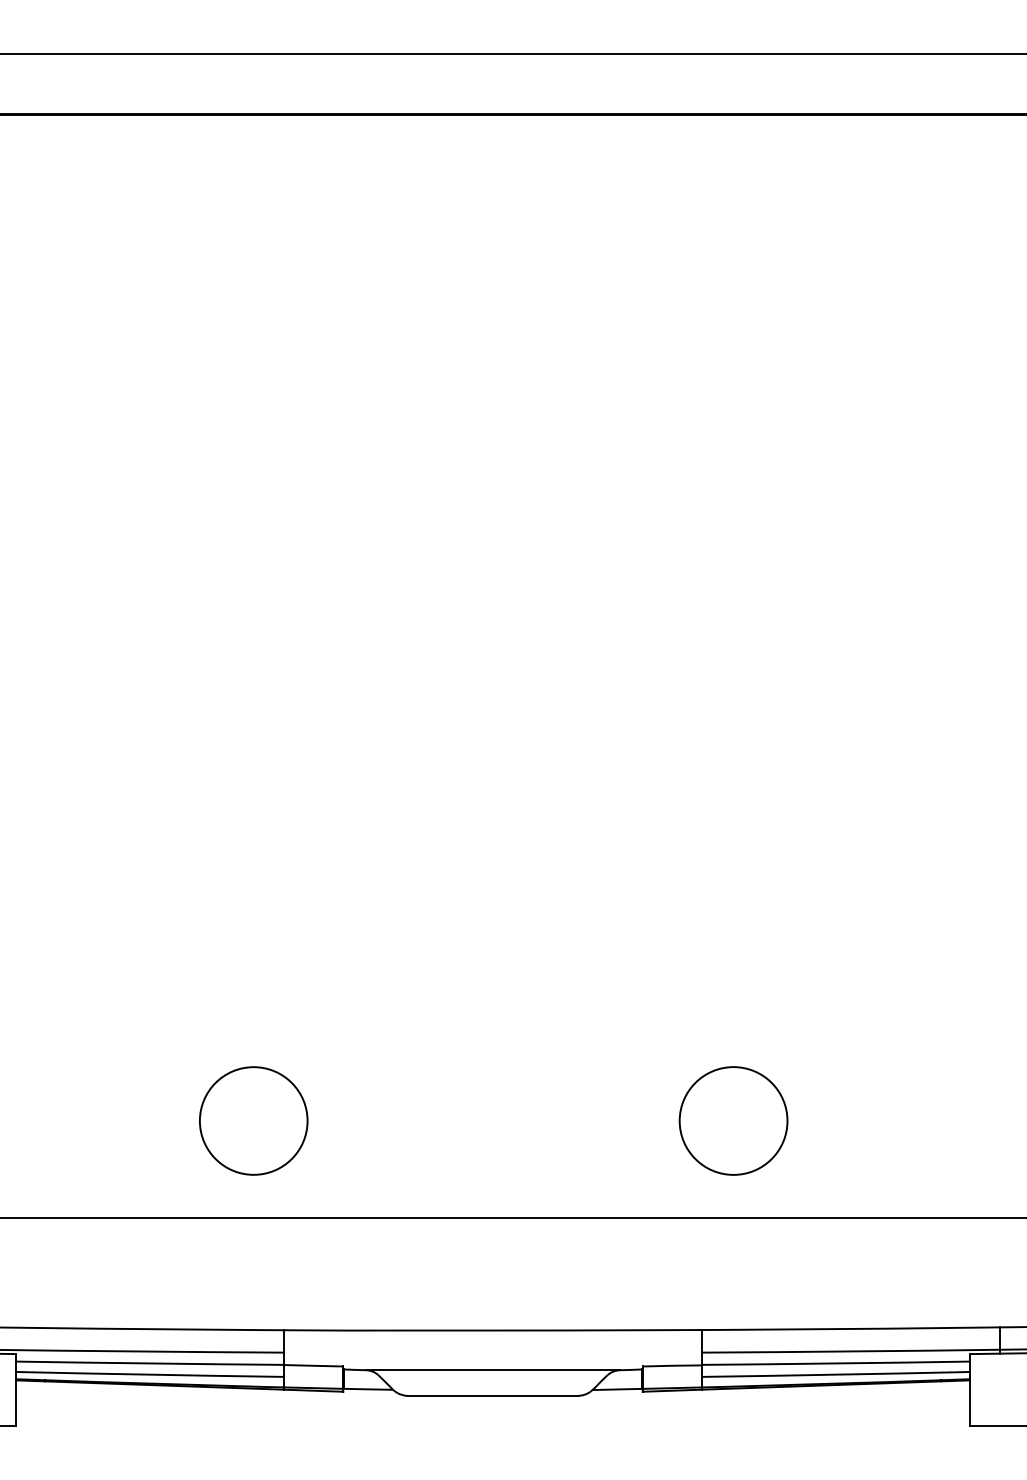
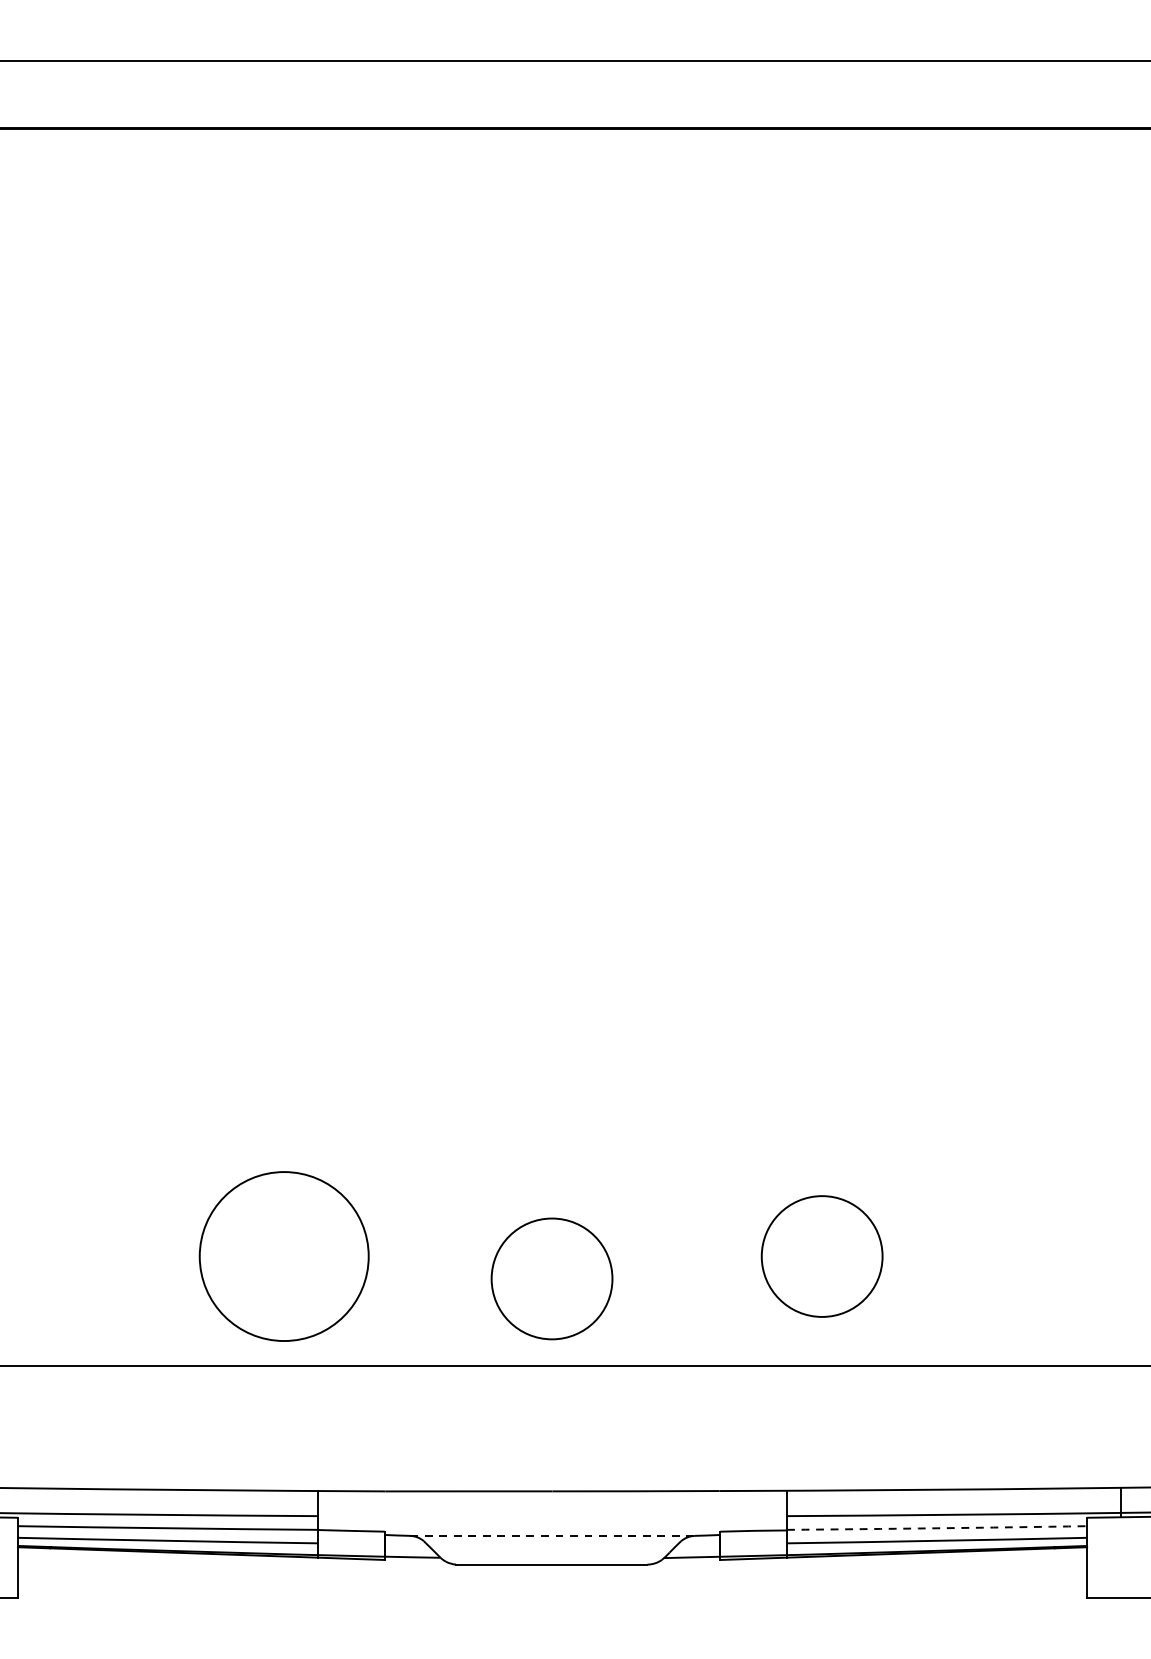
circle: (253, 1120) -> (284, 1255), size x1.4
circle: (492, 1140) -> (551, 1278), added
arc: (836, 1363) -> (937, 1528), solid -> dashed
line: (492, 1370) -> (551, 1536), solid -> dashed

